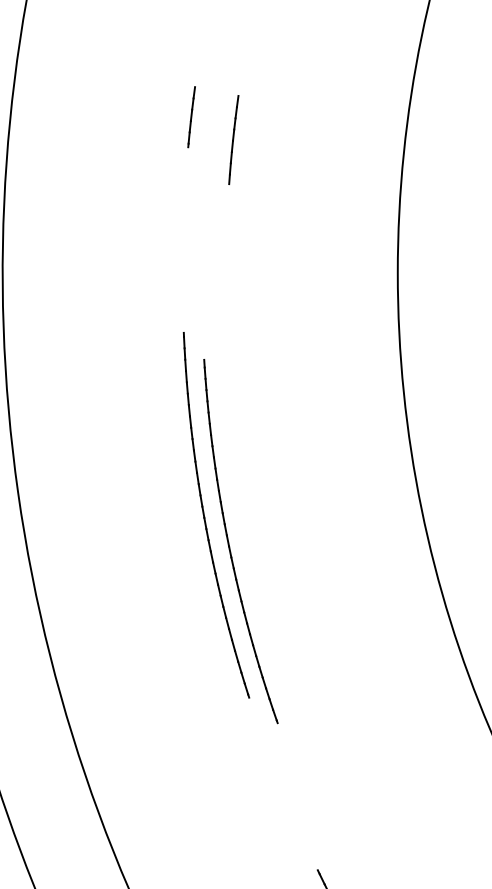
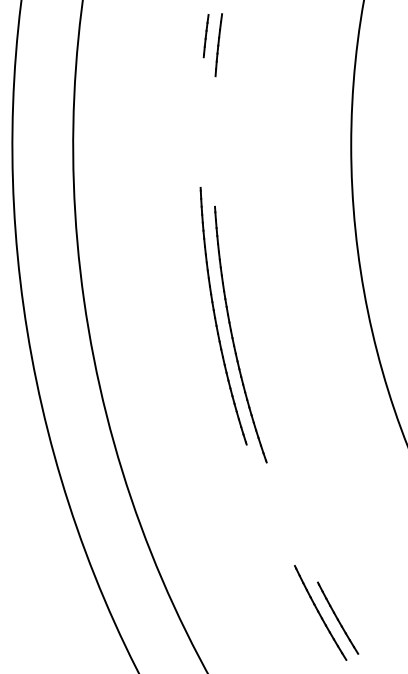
line: (233, 140) -> (218, 45), moved

